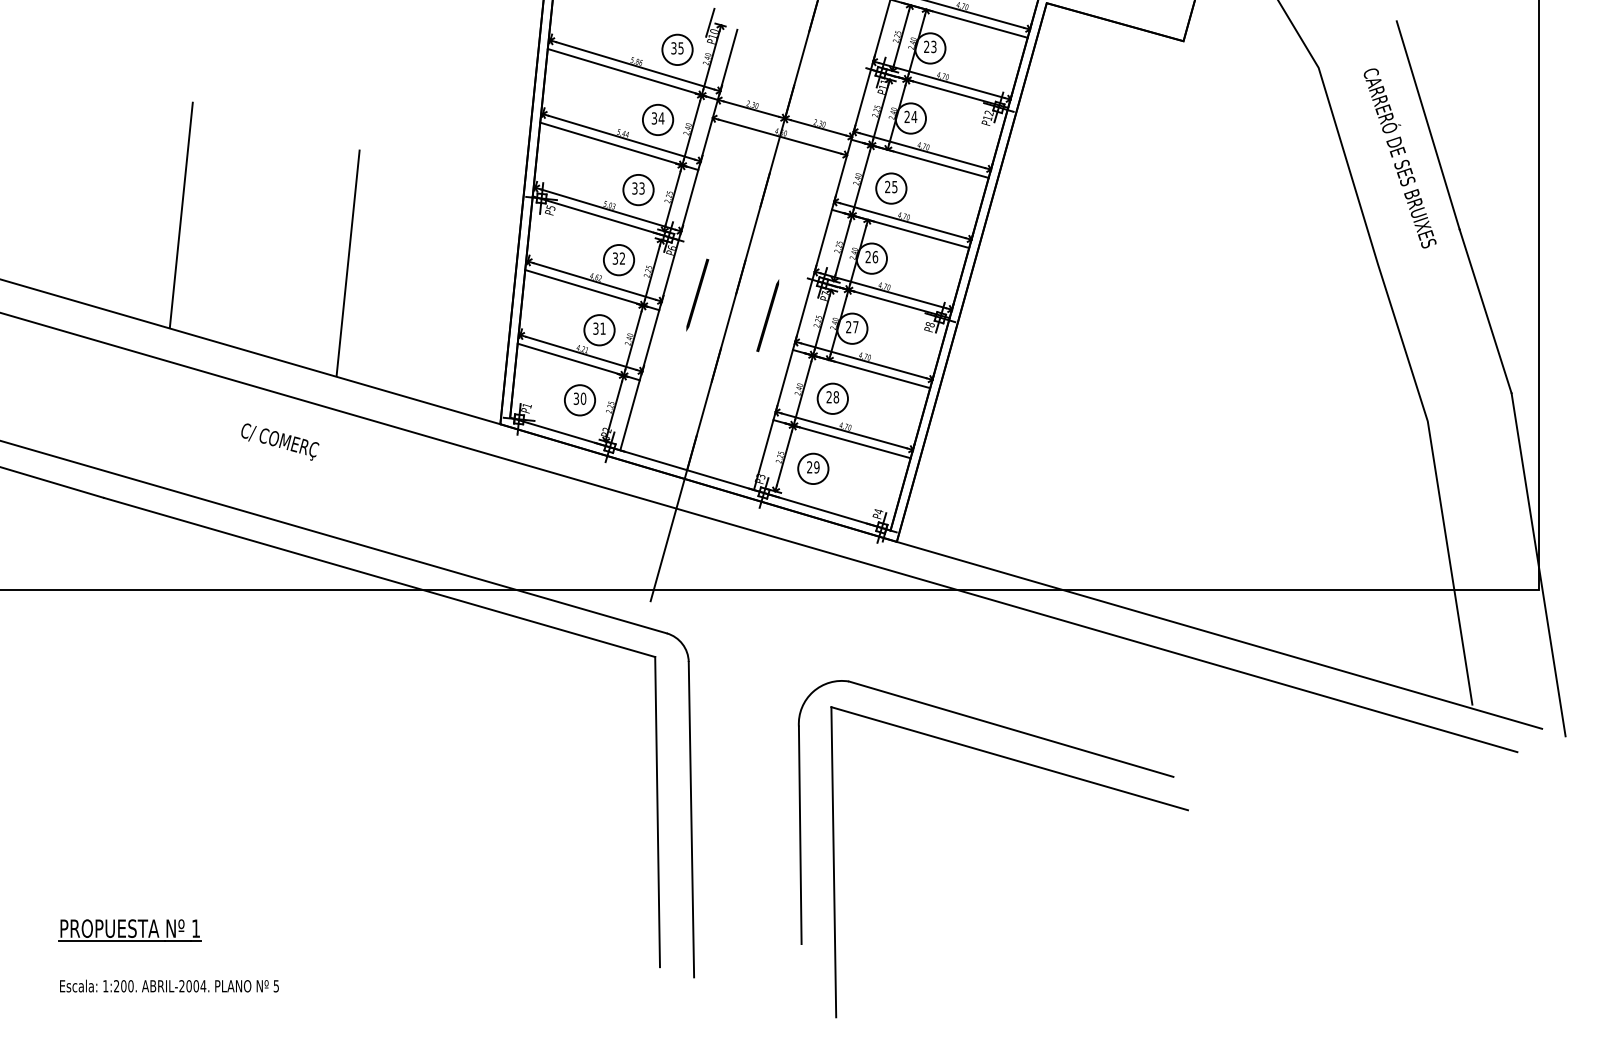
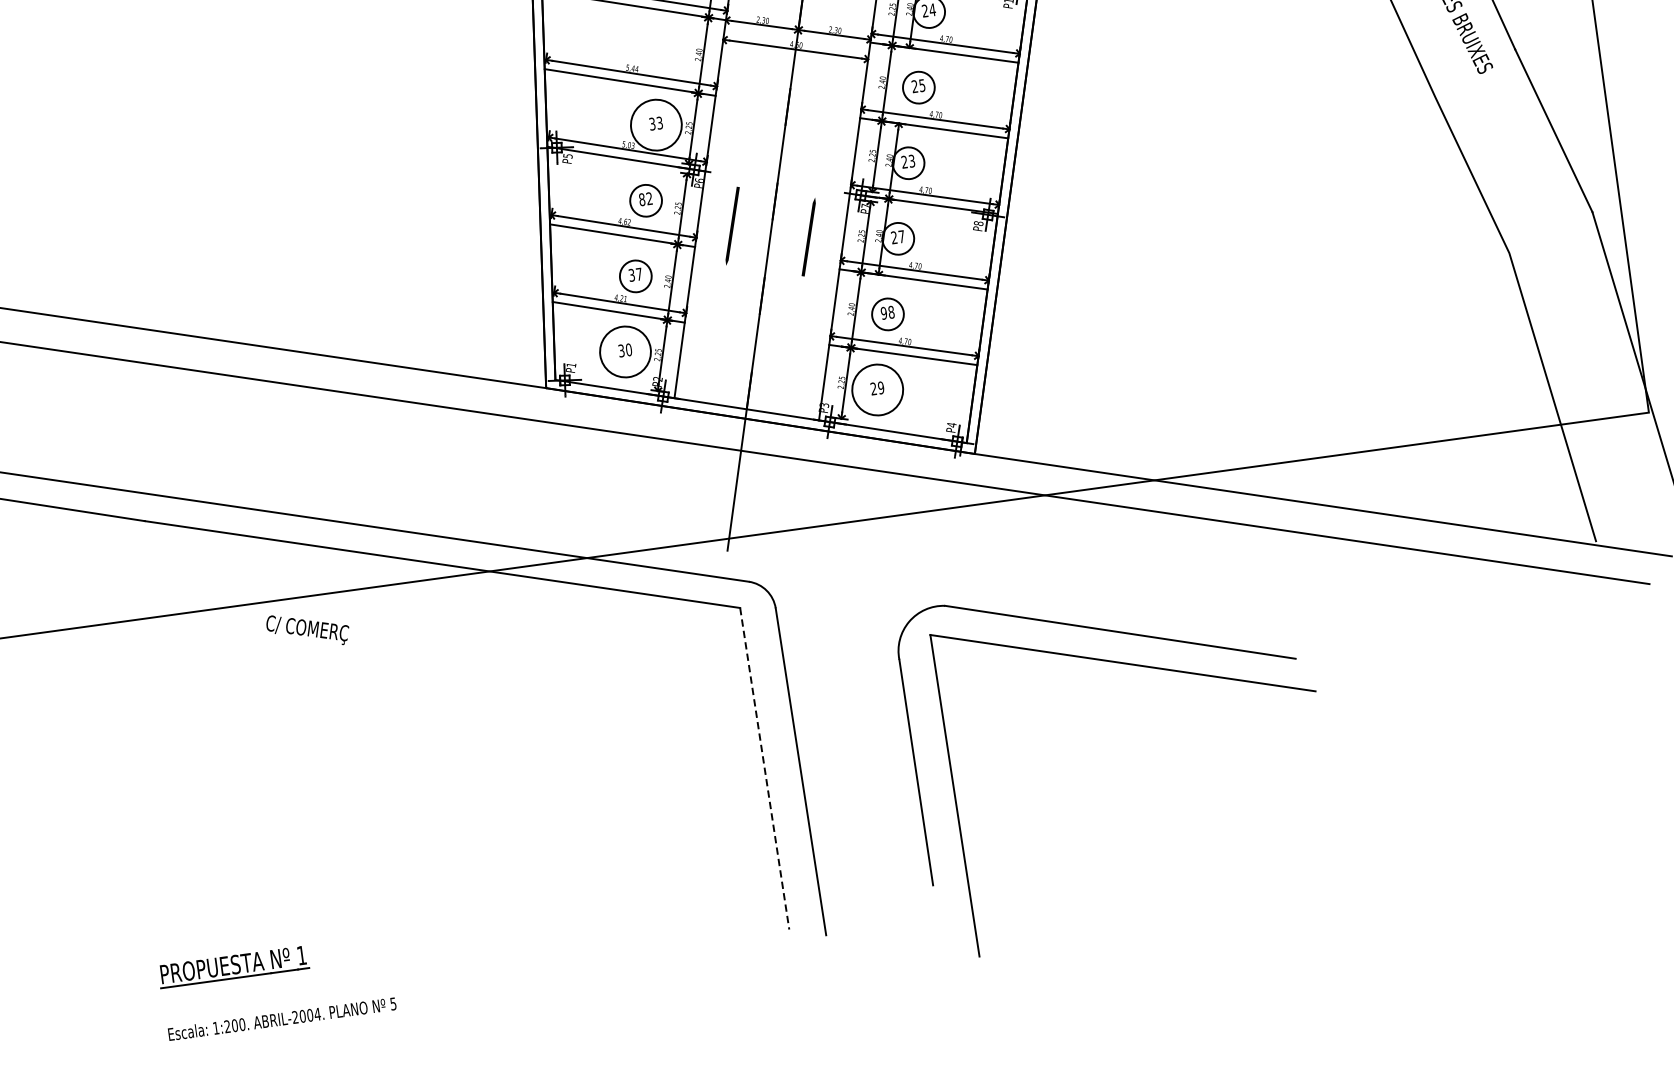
part: (658, 119) -> (667, 49), removed
circle: (638, 189) -> (656, 124), size x1.6
line: (180, 214) -> (183, 215), removed
text: (875, 257) -> (912, 161), 26 -> 23
text: (615, 258) -> (642, 199), 32 -> 82
line: (347, 263) -> (364, 242), removed
text: (602, 328) -> (638, 274), 31 -> 37
text: (828, 397) -> (883, 313), 28 -> 98
circle: (579, 400) -> (625, 352), size x1.6
text: (280, 441) -> (308, 629), moved
circle: (813, 468) -> (877, 389), size x1.6
line: (657, 812) -> (764, 769), solid -> dashed

